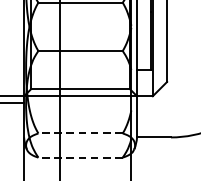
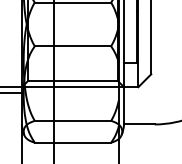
line: (80, 133) -> (72, 120), dashed -> solid
line: (80, 157) -> (72, 142), dashed -> solid

